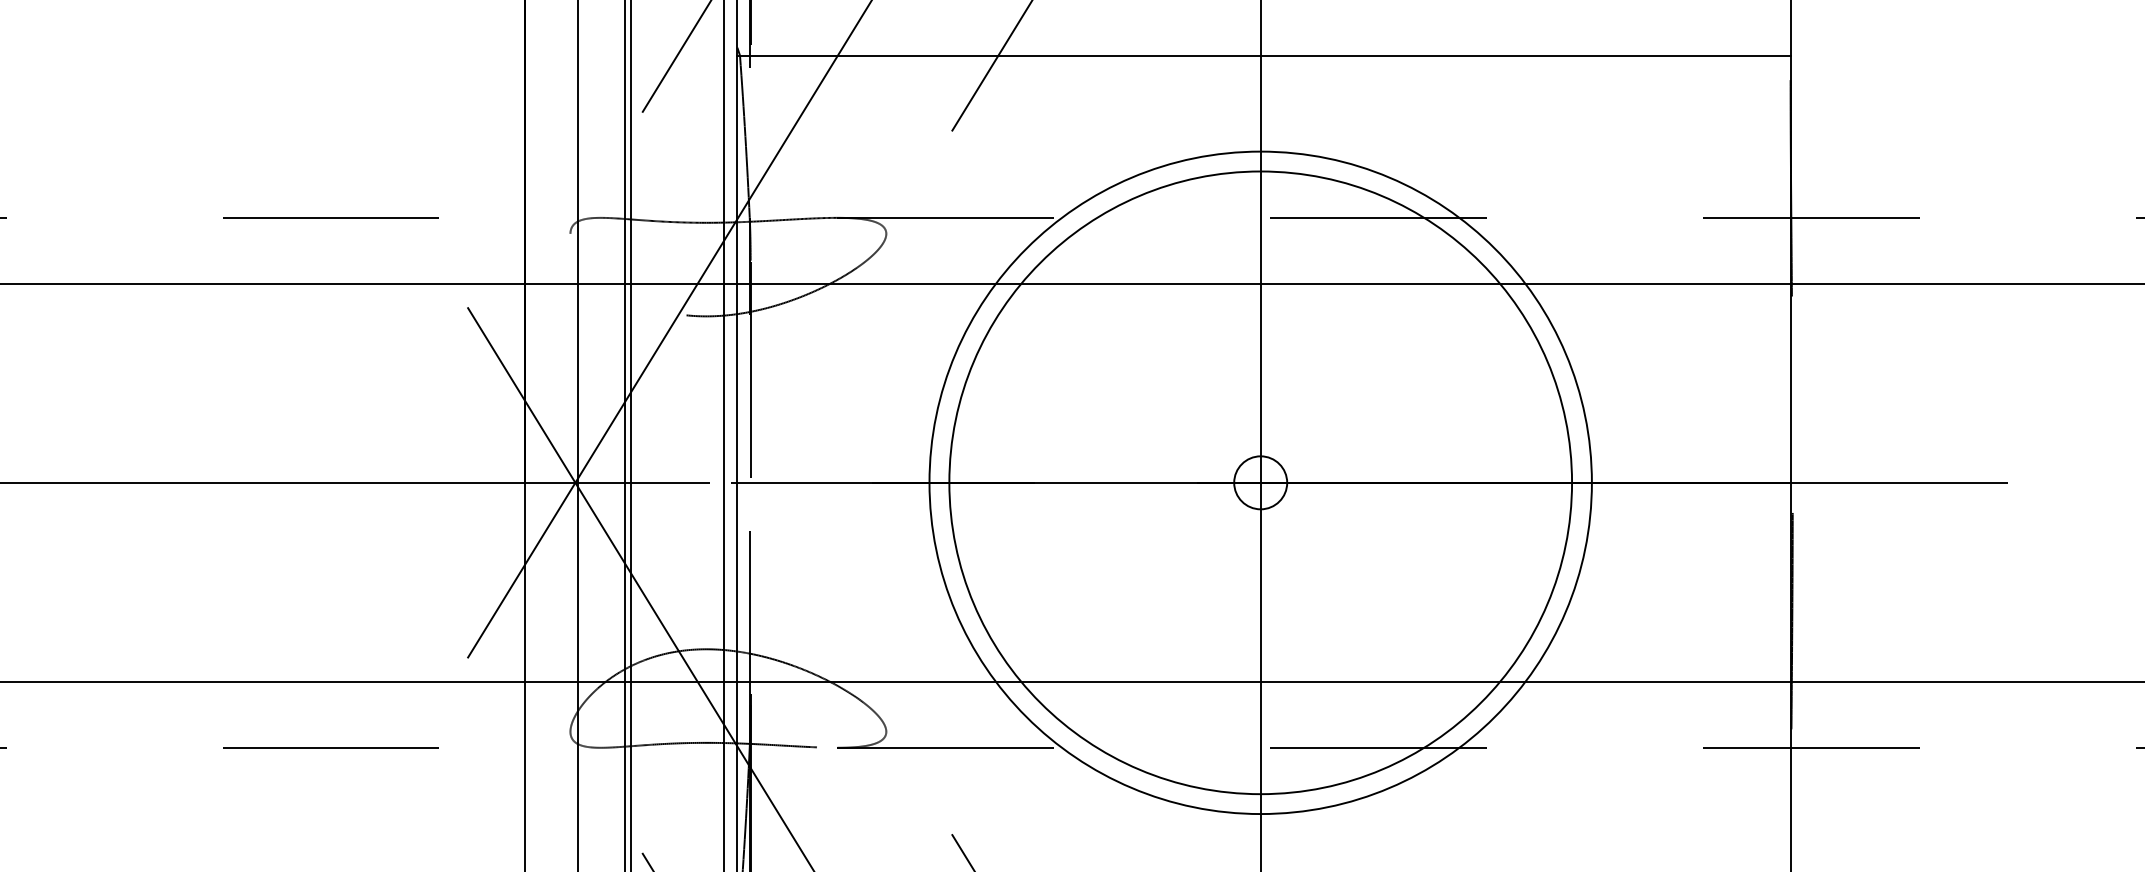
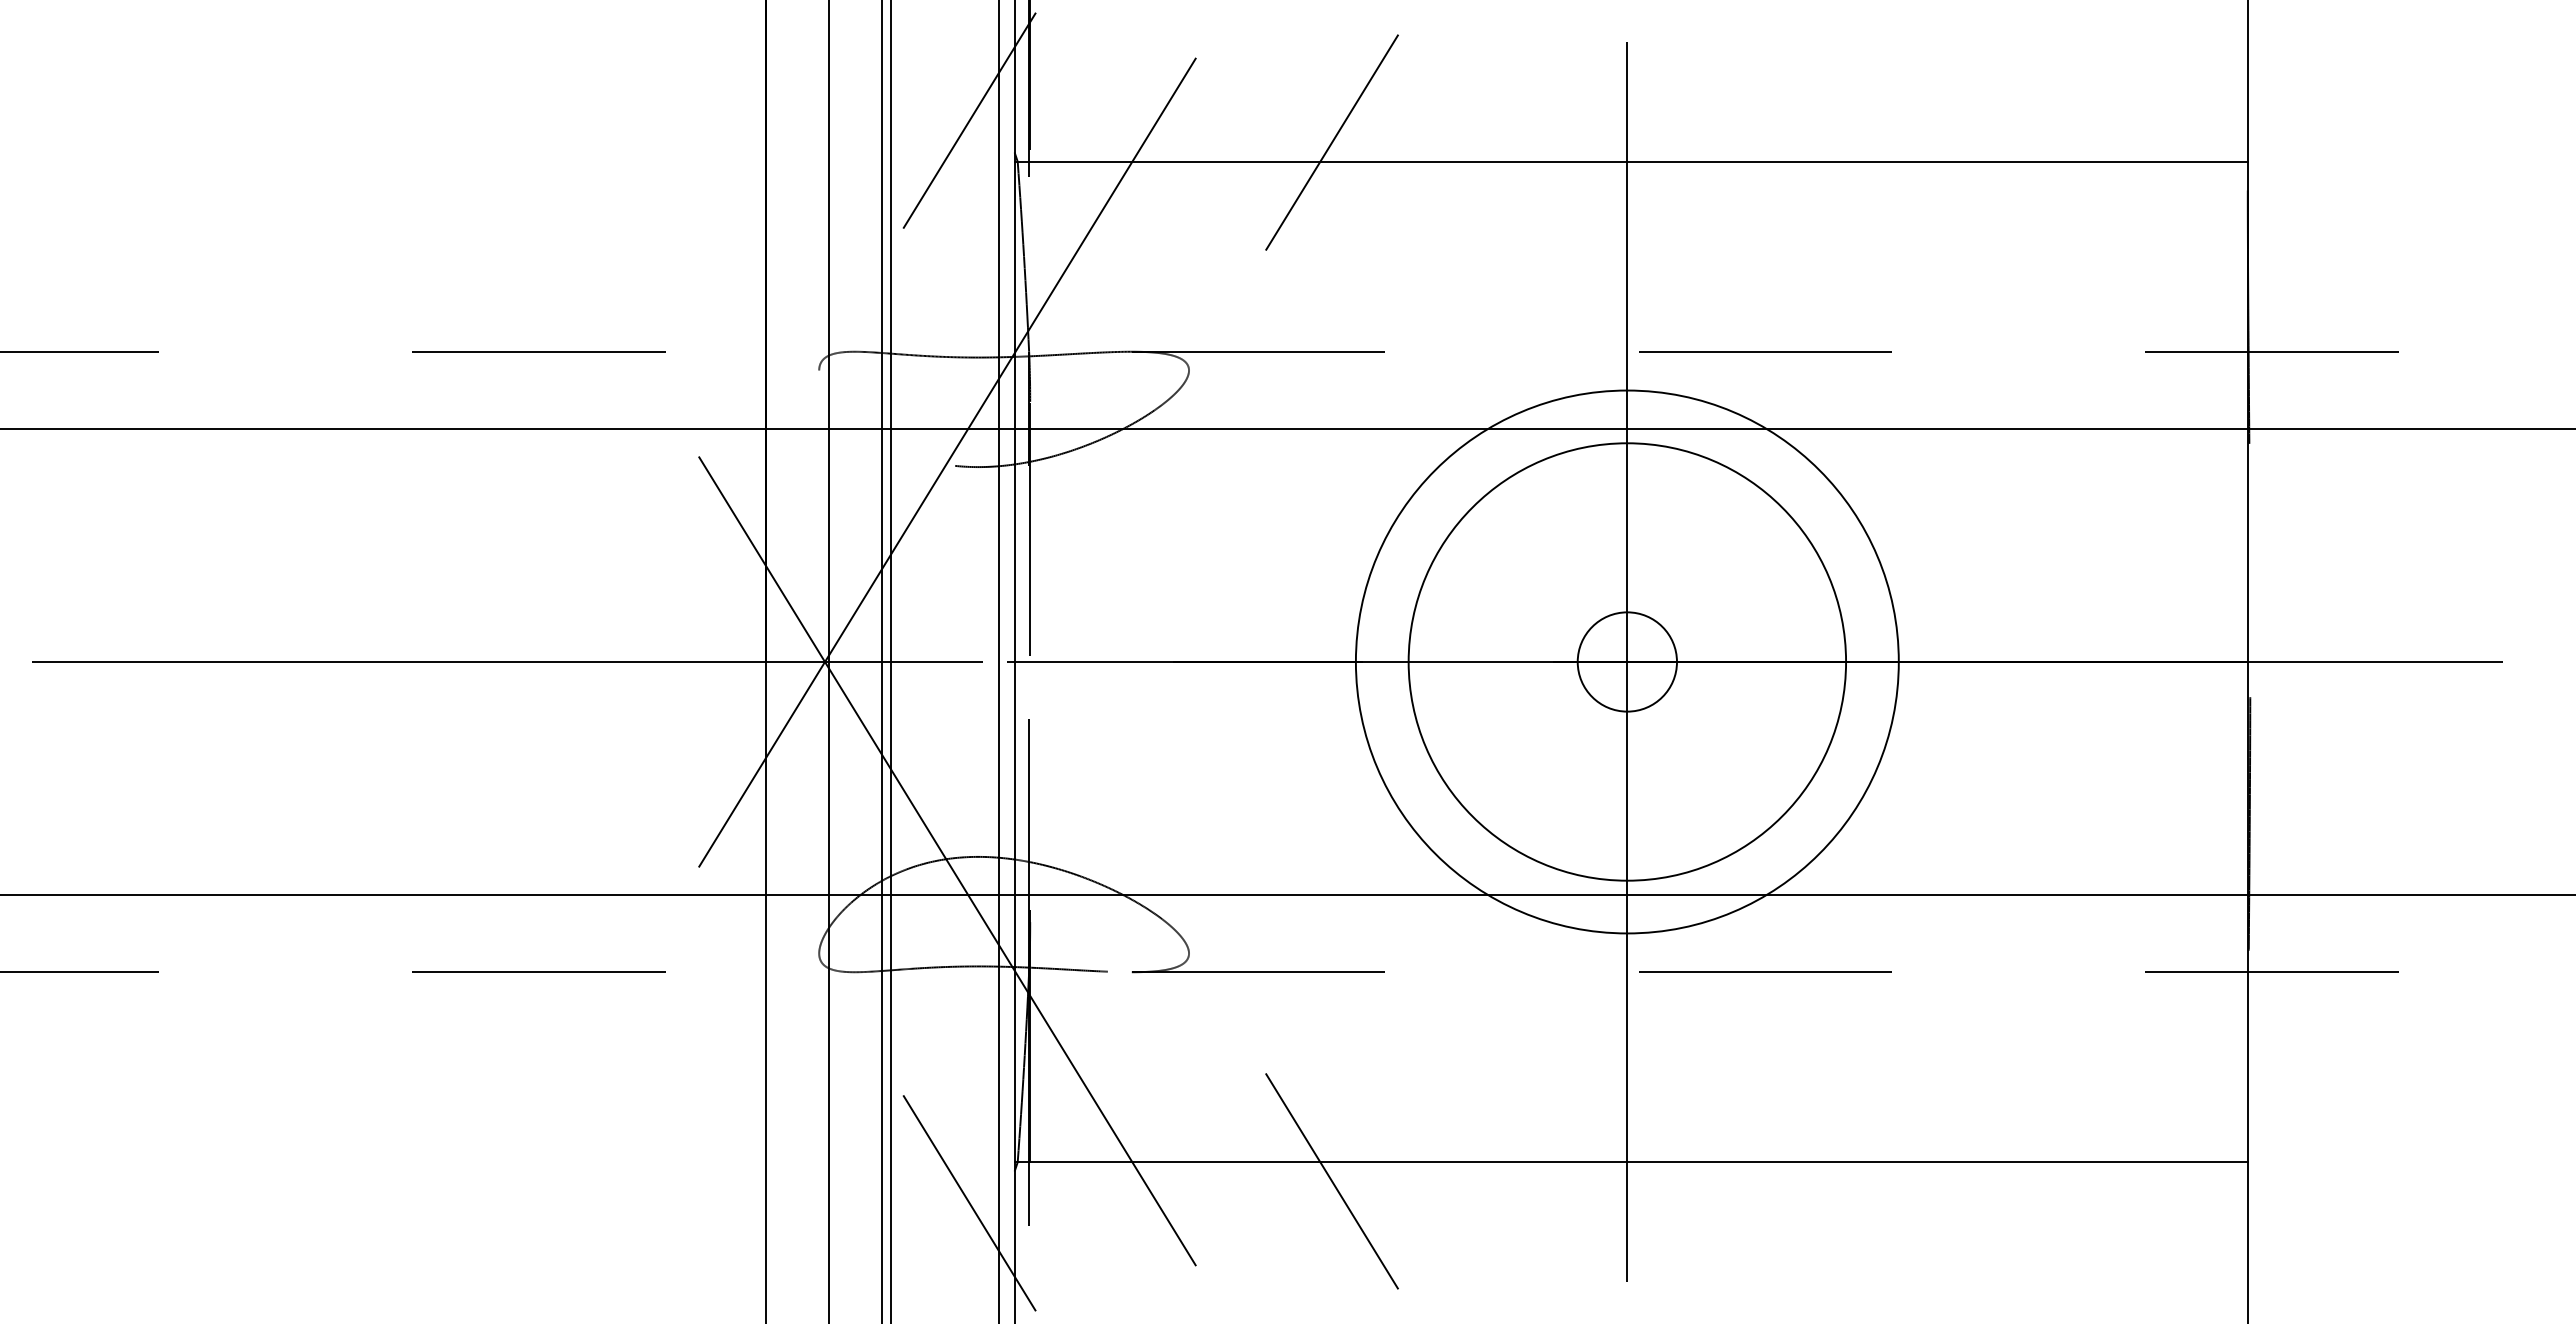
circle: (1259, 482) -> (1626, 661), size x0.6
circle: (1260, 482) -> (1627, 661), size x0.7
circle: (1260, 482) -> (1627, 661), size x1.6

